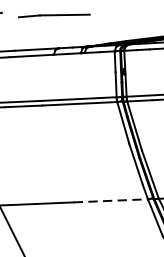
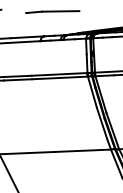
line: (54, 15) -> (52, 11), moved
line: (111, 200) -> (83, 150), dashed -> solid

